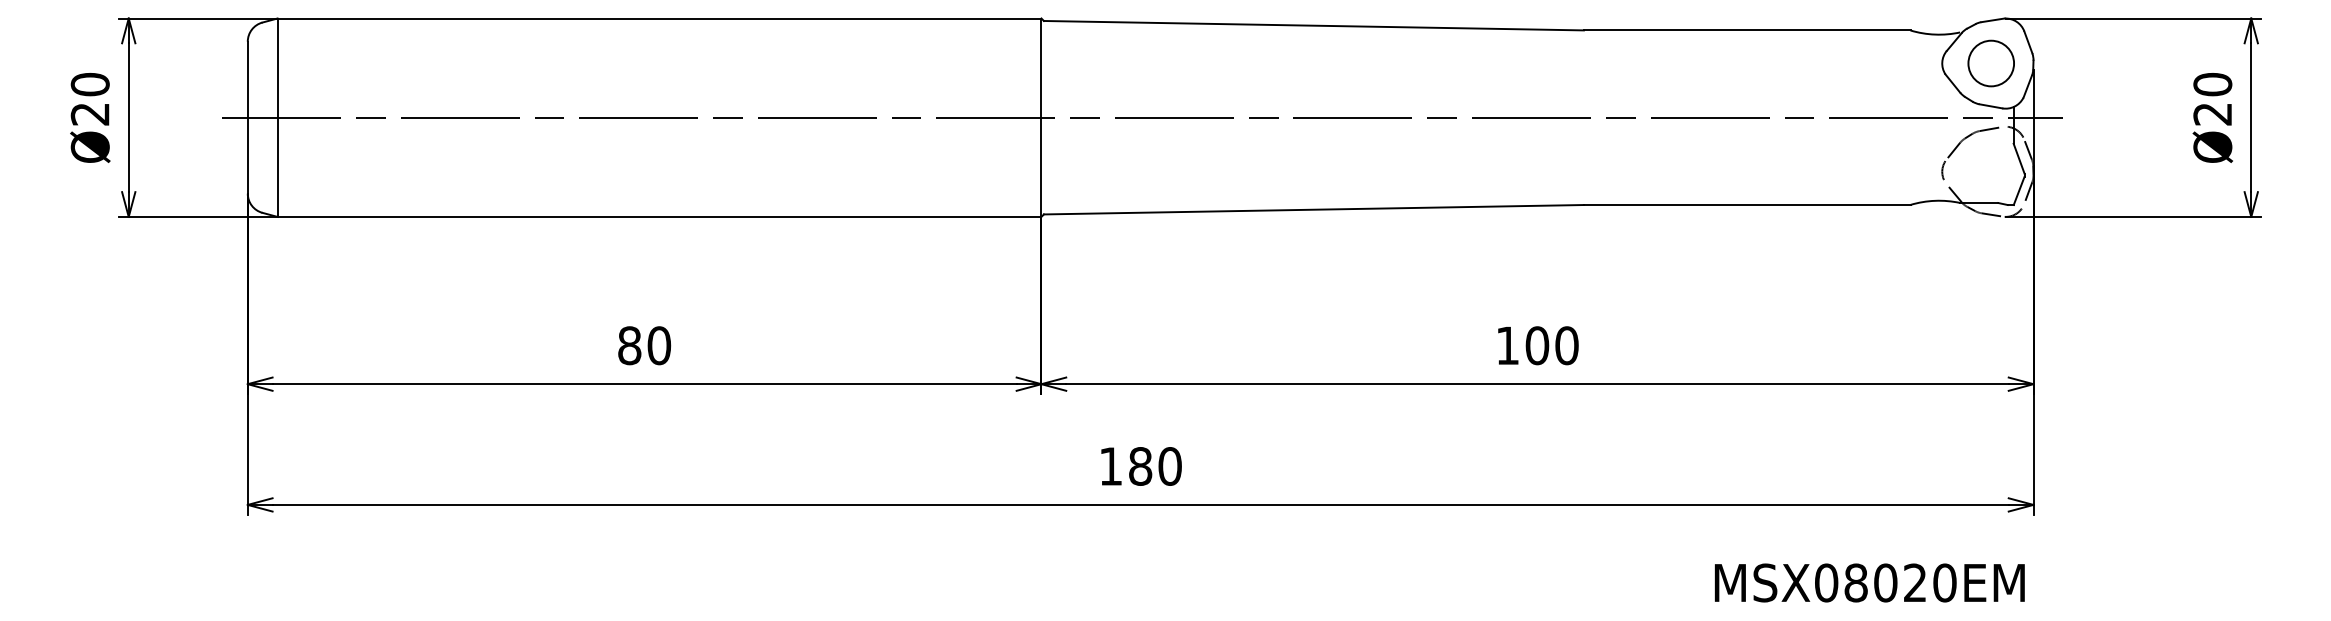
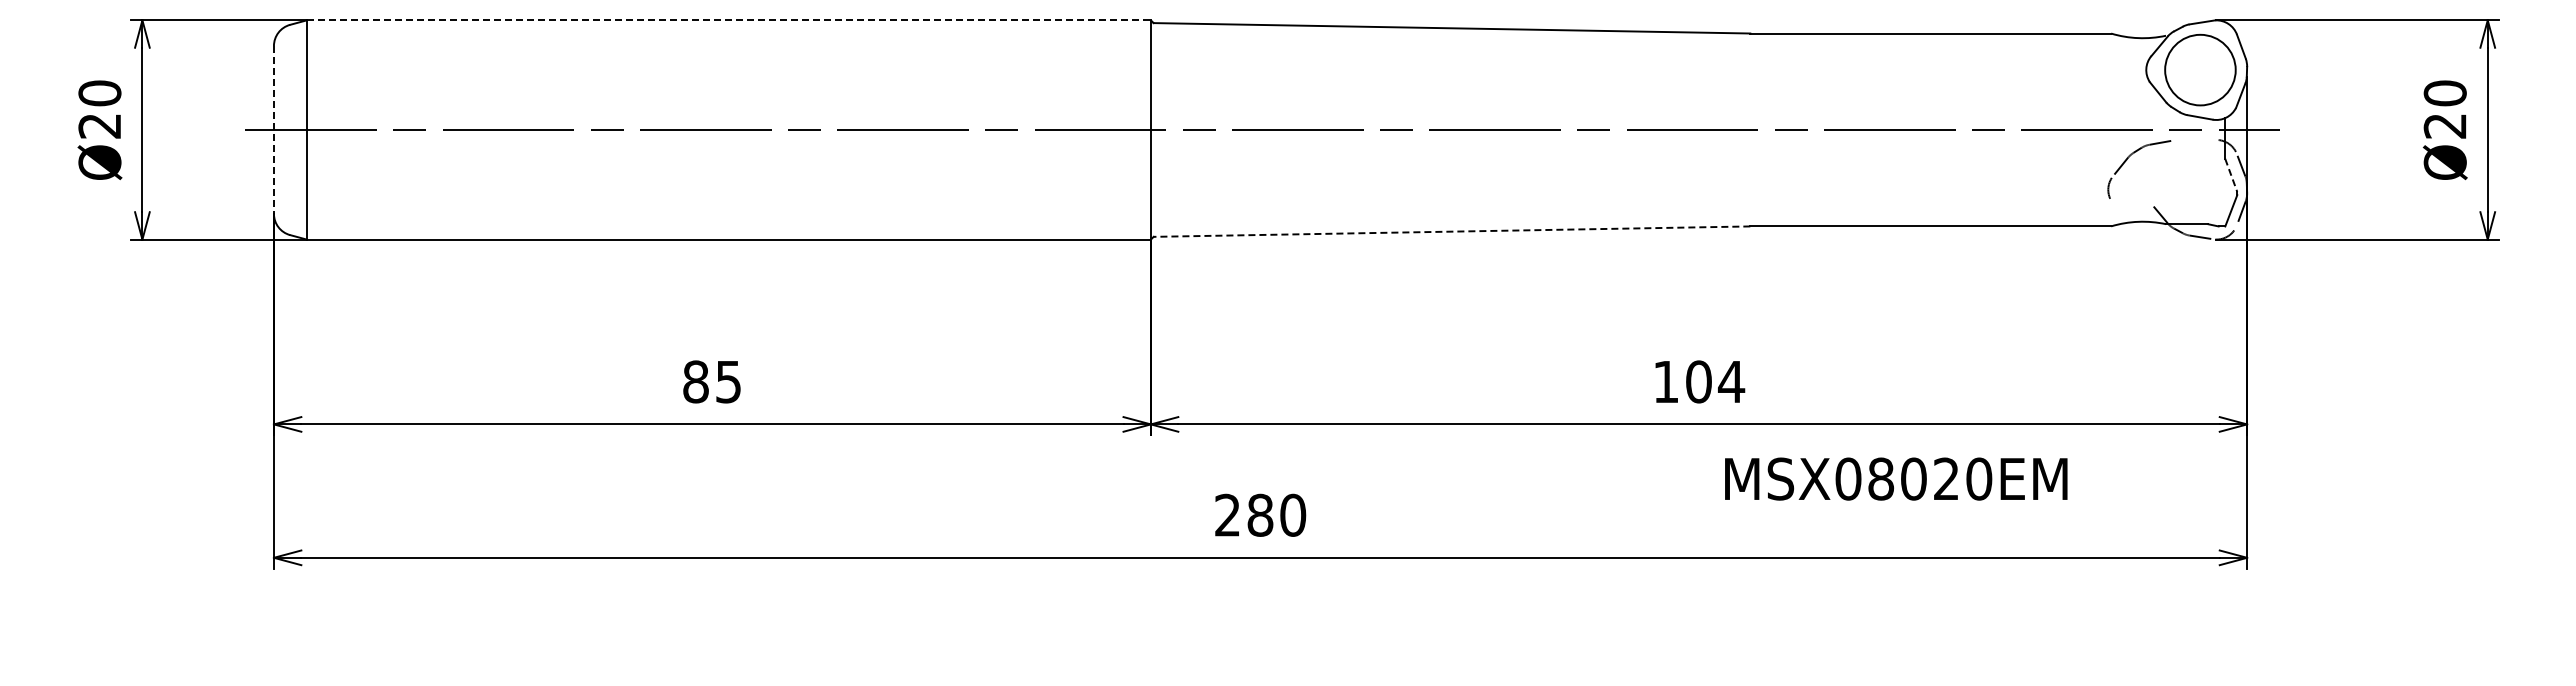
line: (660, 18) -> (729, 20), solid -> dashed
circle: (1991, 62) -> (2200, 69), size x1.4
line: (247, 117) -> (273, 129), solid -> dashed
part: (1959, 145) -> (2127, 160), moved
line: (2019, 158) -> (2231, 175), solid -> dashed
line: (1313, 209) -> (1451, 231), solid -> dashed
text: (659, 345) -> (728, 381), 80 -> 85
text: (1566, 345) -> (1731, 381), 100 -> 104
text: (1110, 465) -> (1227, 514), 180 -> 280
text: (1870, 582) -> (1896, 478), moved

